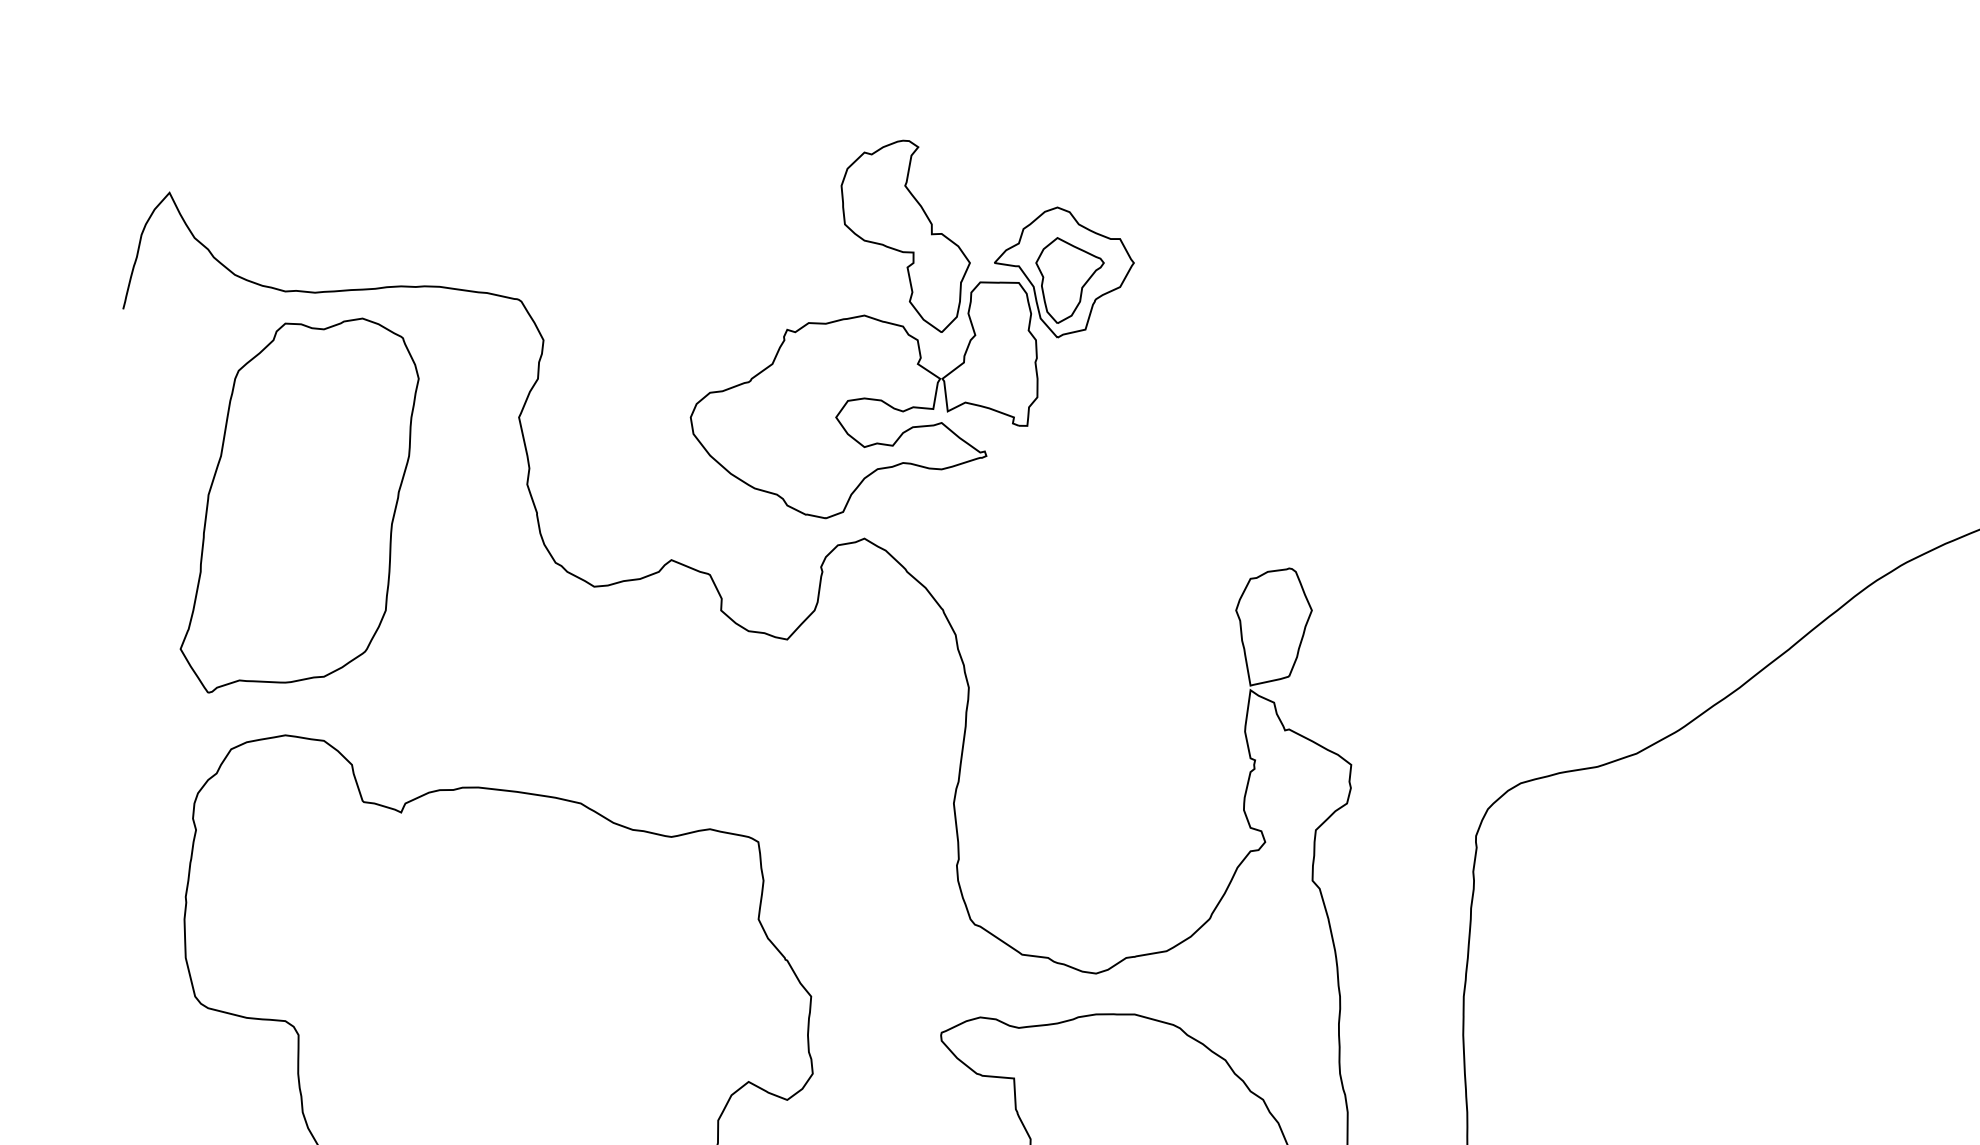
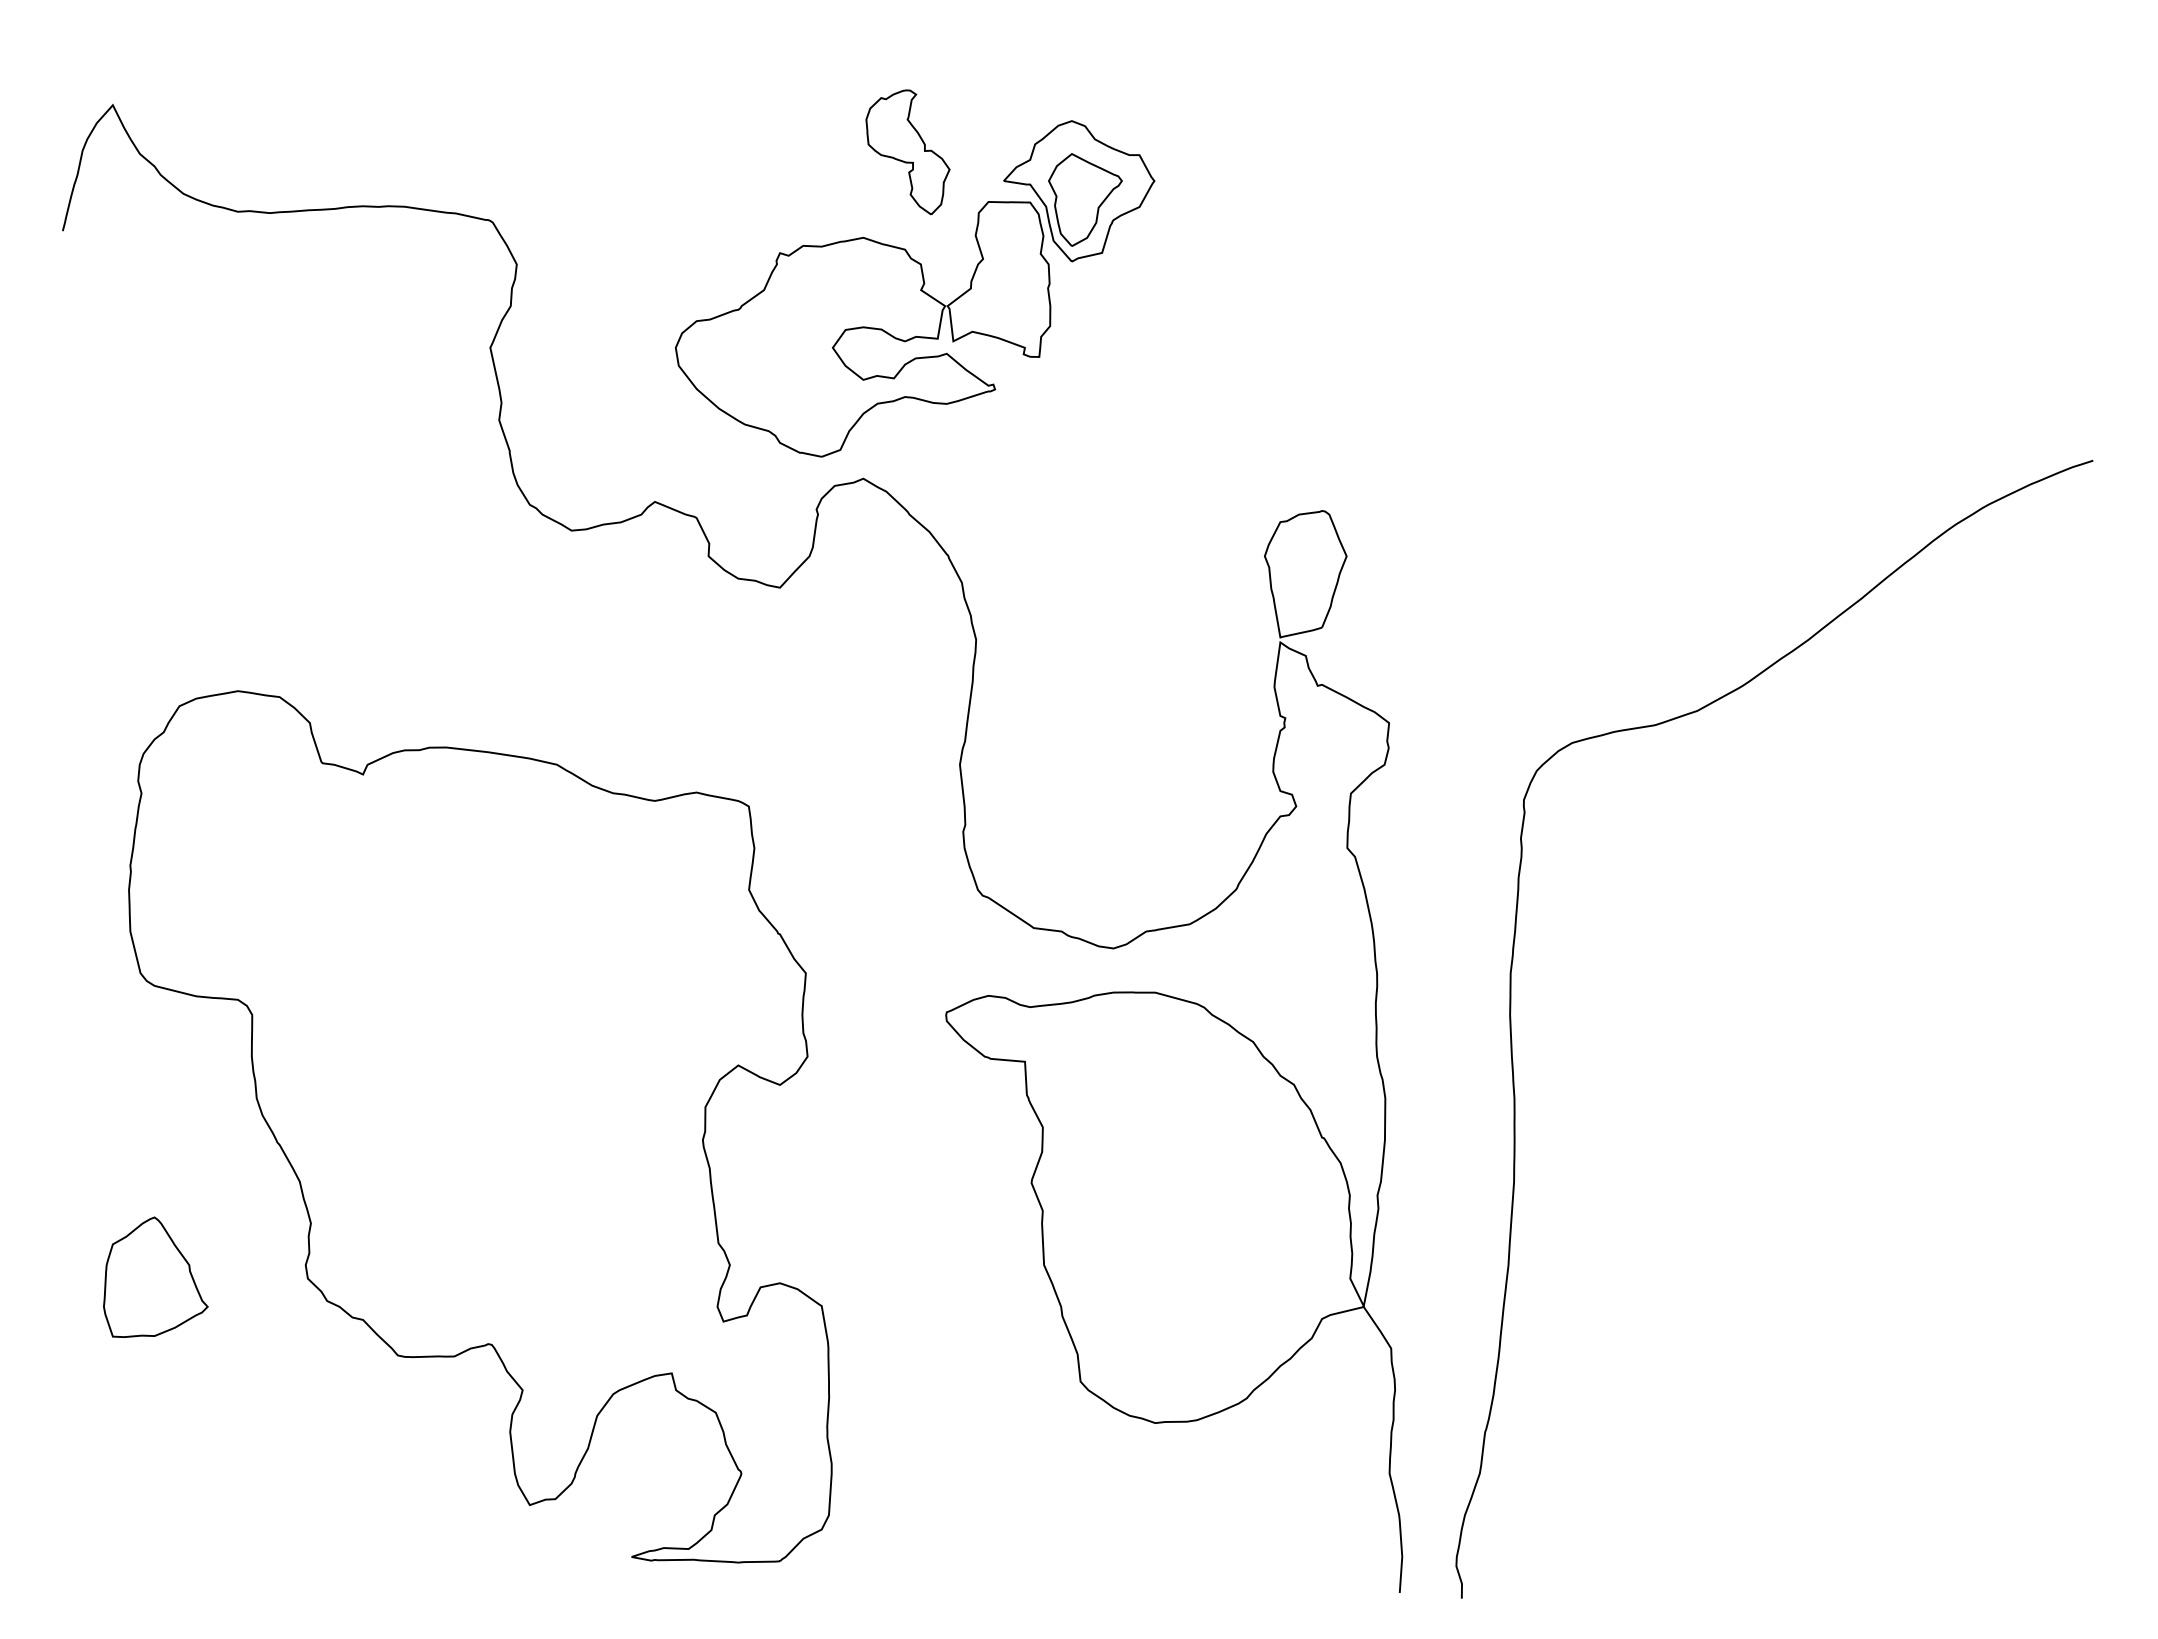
part: (905, 236) -> (907, 152), size x0.6
part: (299, 505) -> (253, 442), removed

